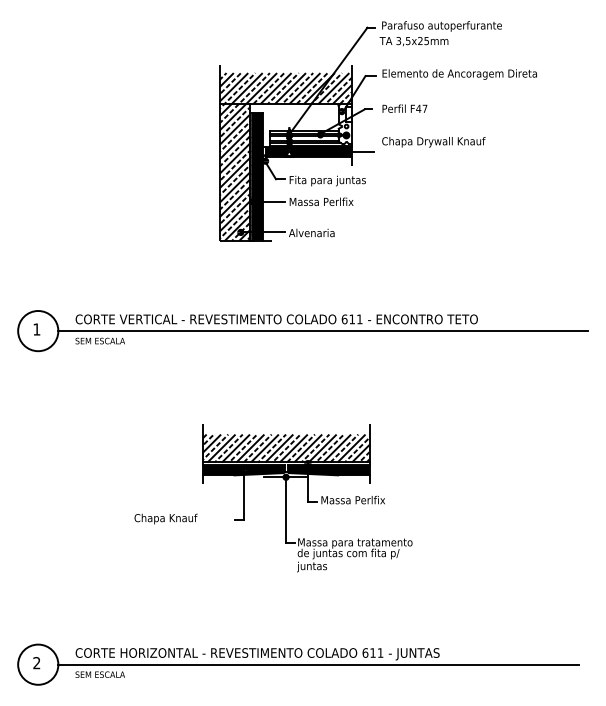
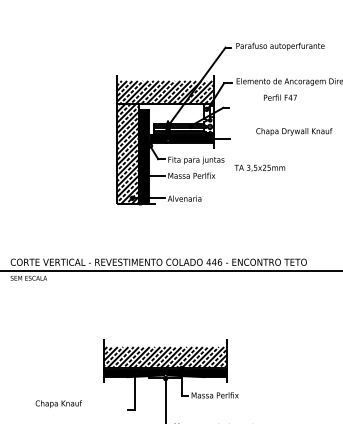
text: (413, 41) -> (259, 168), moved
text: (404, 108) -> (280, 97), moved
text: (433, 142) -> (294, 132), moved
text: (351, 319) -> (213, 262), 611 -> 446
text: (165, 518) -> (58, 403), moved

